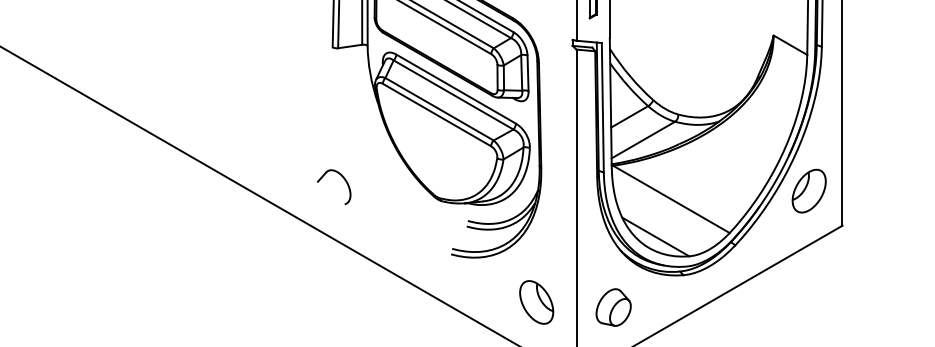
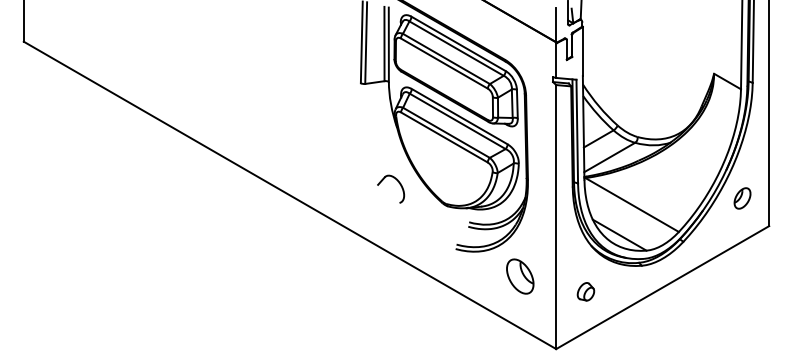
part: (343, 180) -> (398, 183), moved
part: (809, 191) -> (742, 198), size x0.6
part: (536, 302) -> (520, 276), moved
part: (613, 307) -> (585, 291), size x0.6

